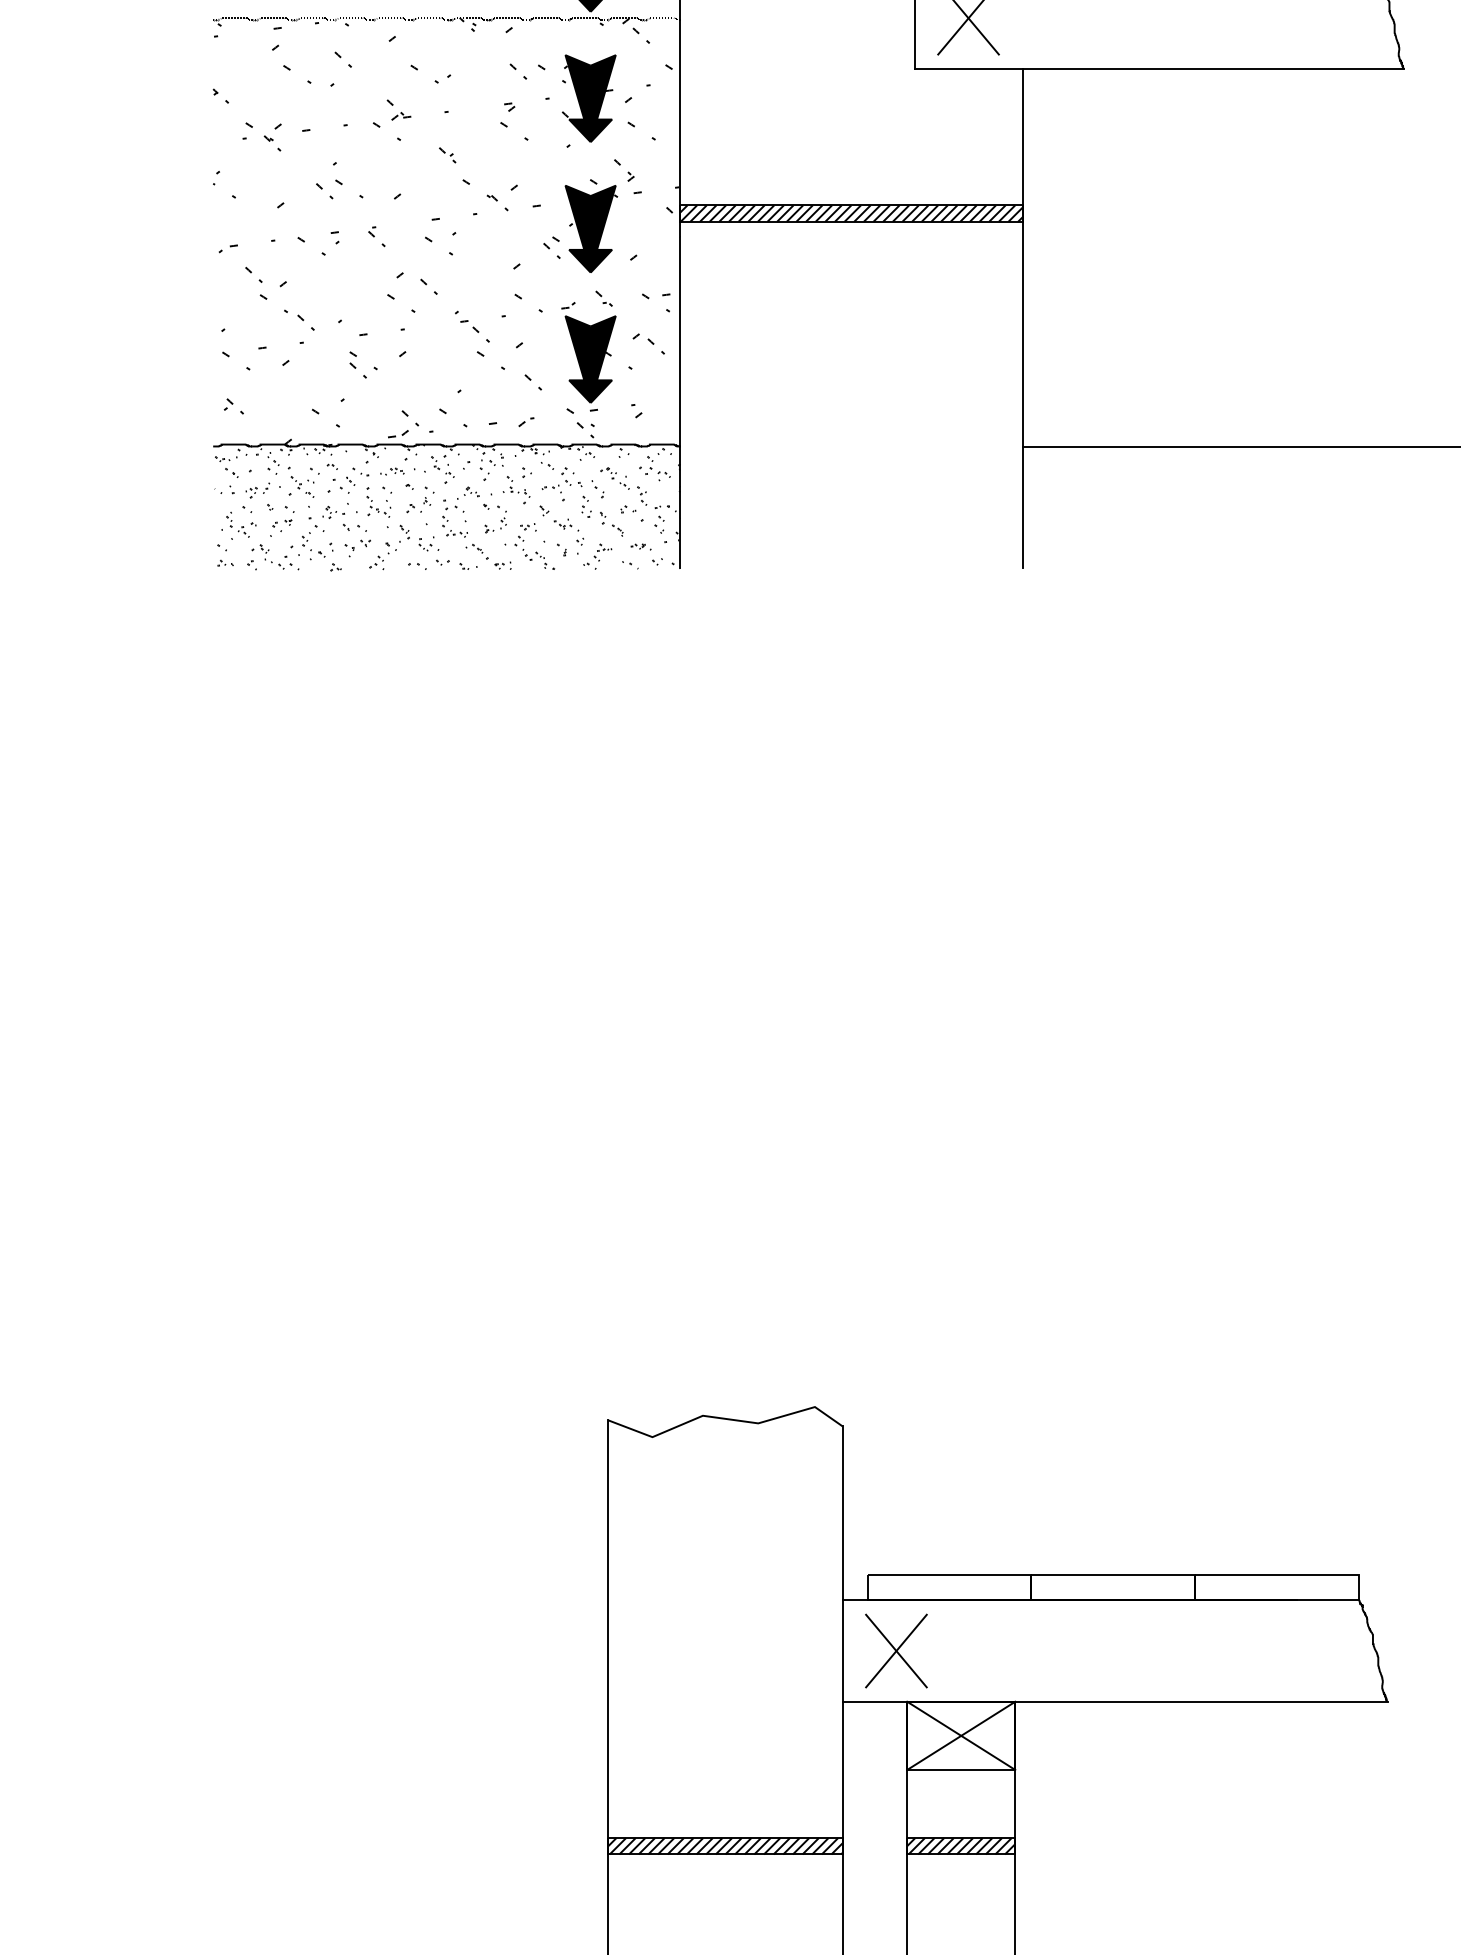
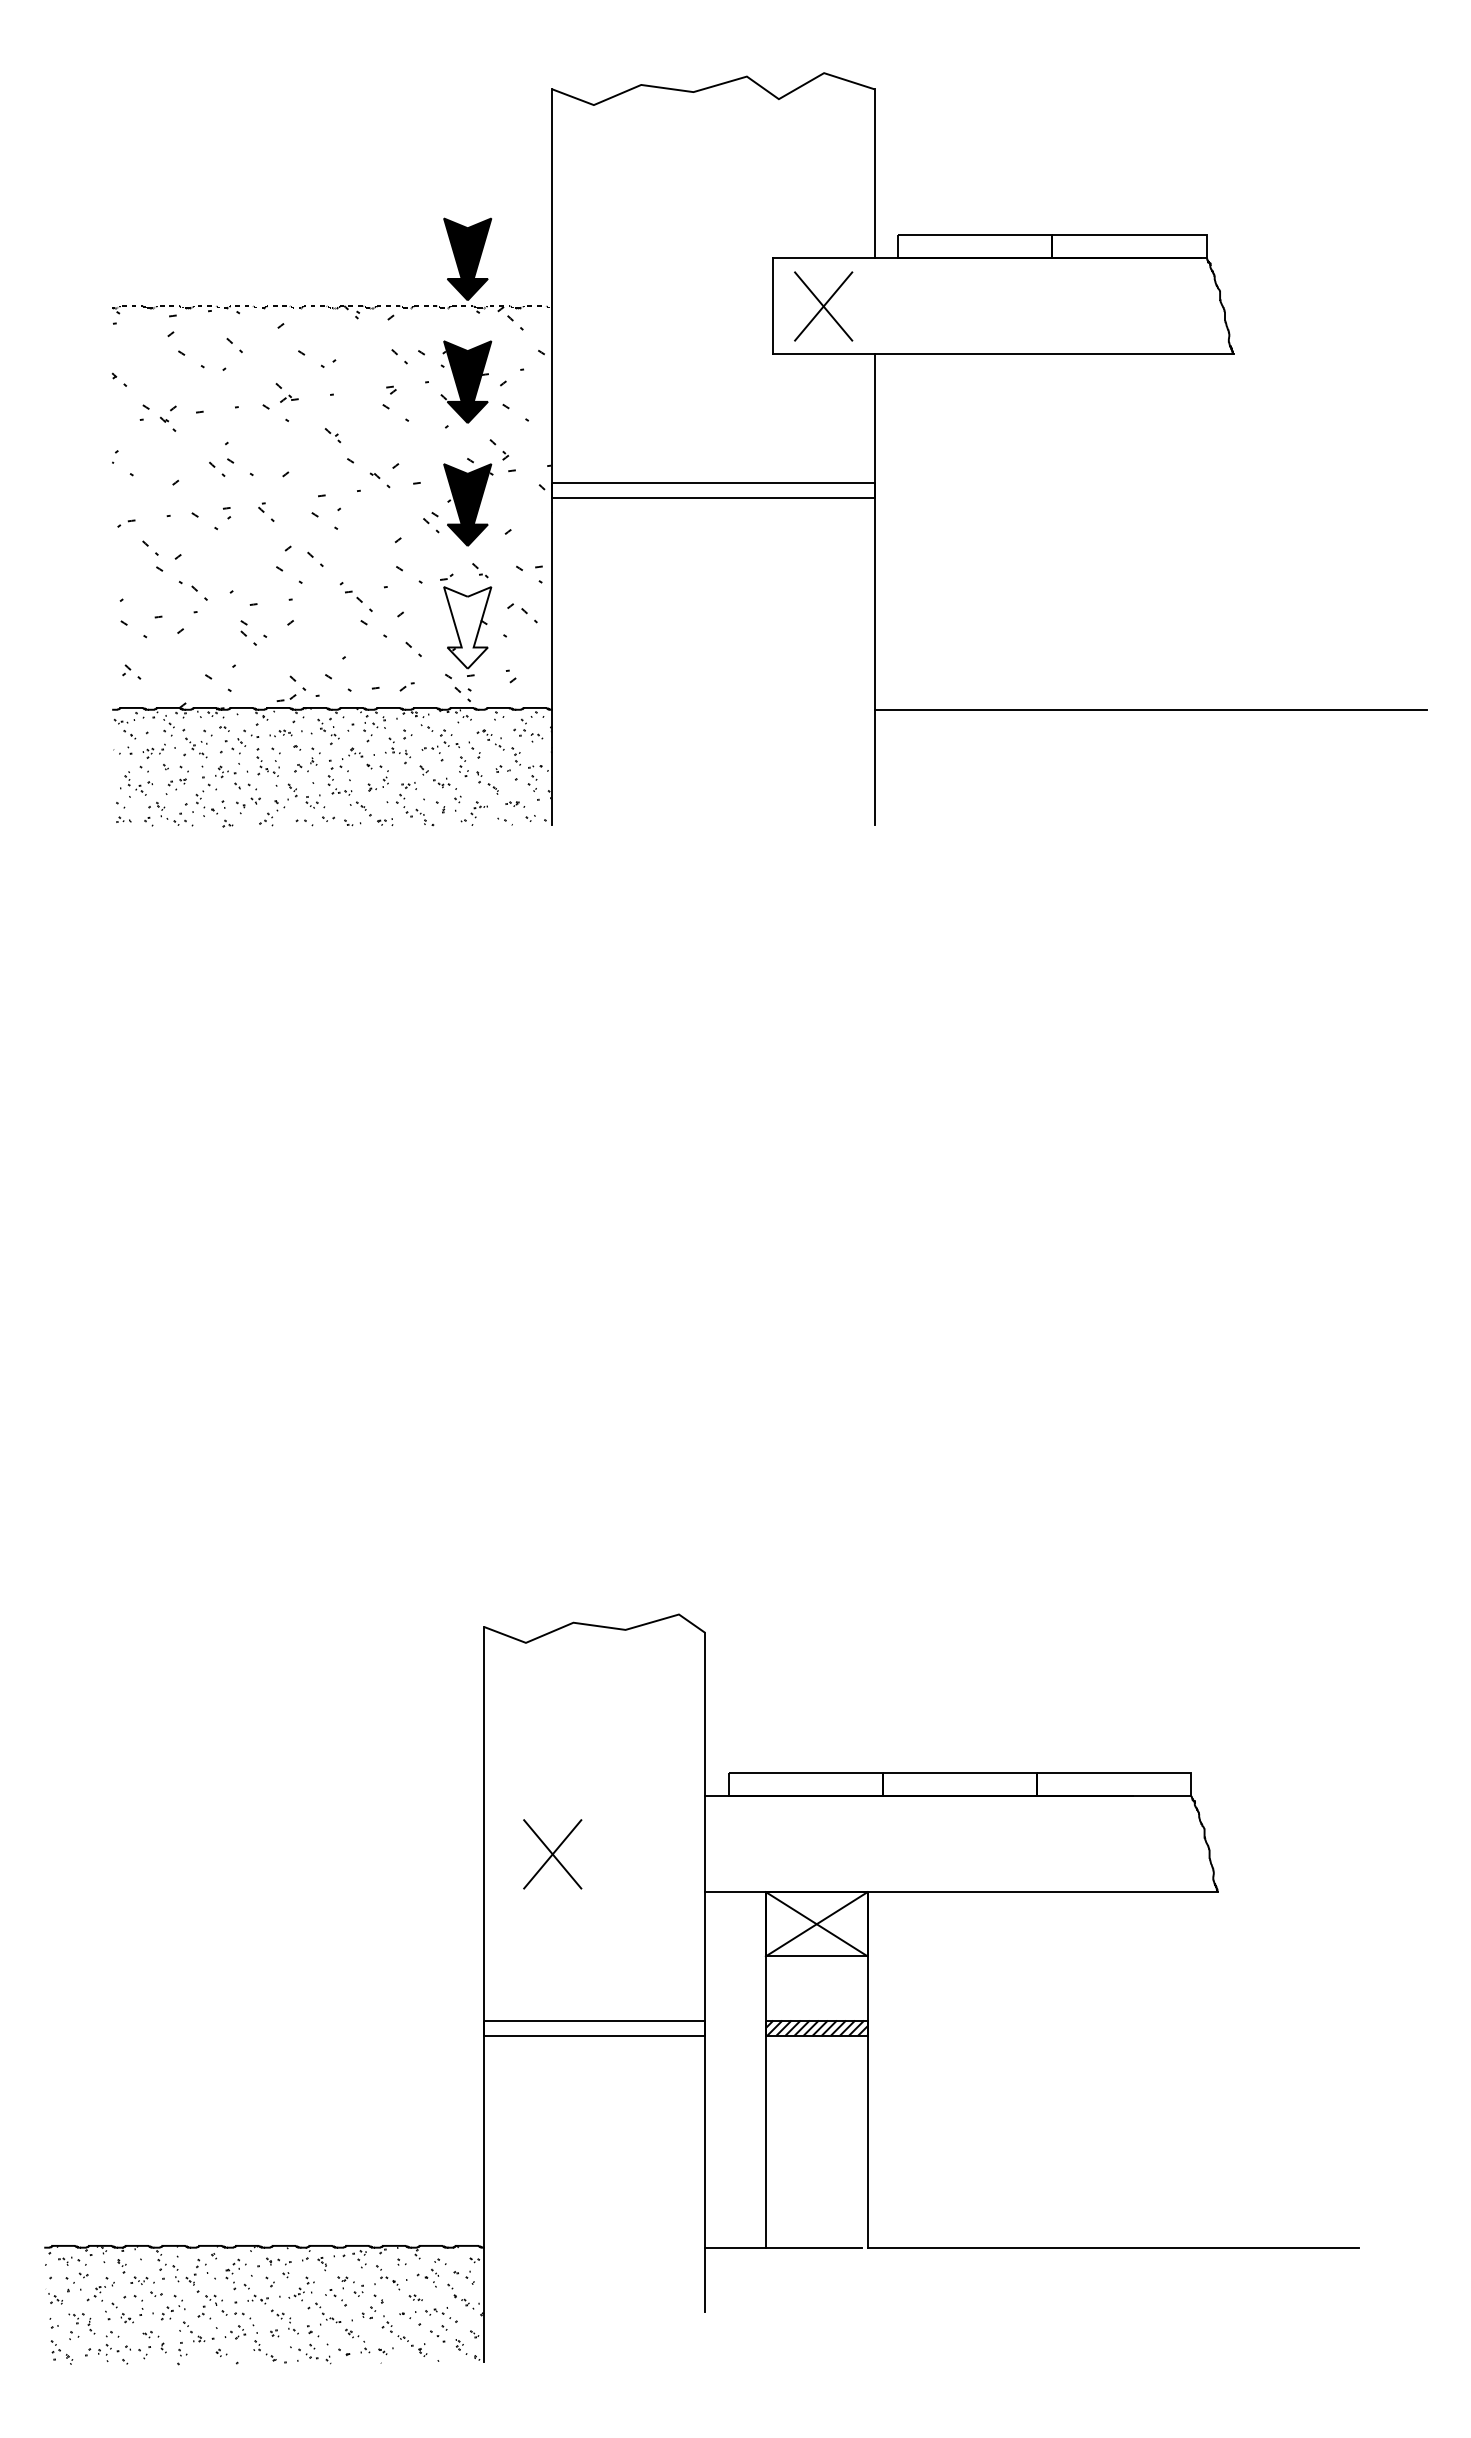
hatch: (851, 213) -> (713, 490), removed
fill: (590, 359) -> (467, 627), removed
part: (896, 1651) -> (552, 1854), moved
hatch: (725, 1845) -> (594, 2027), removed

